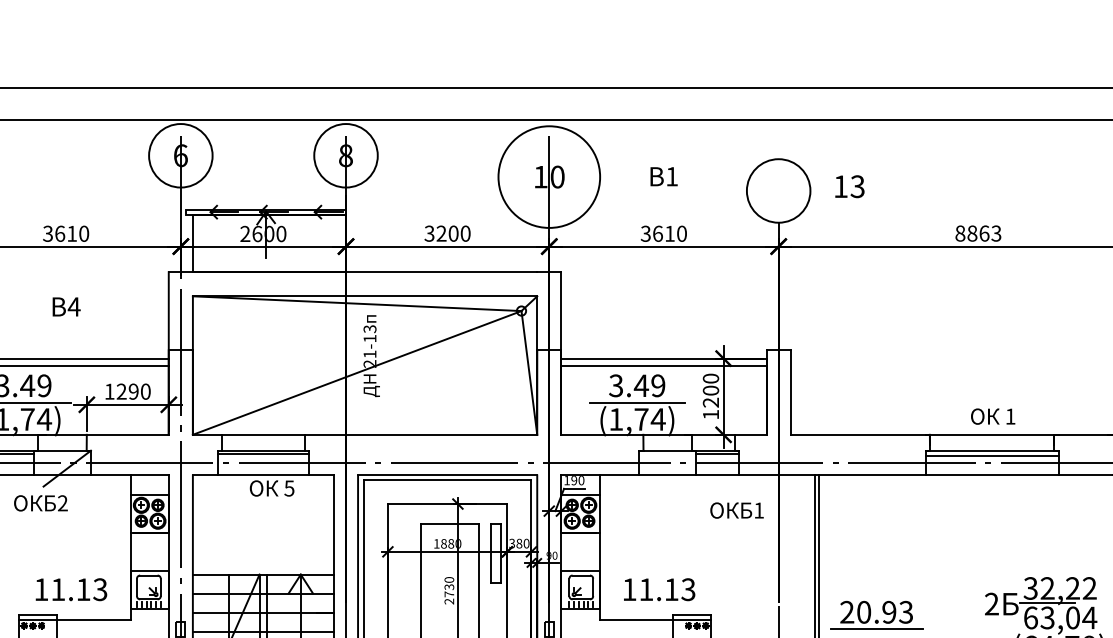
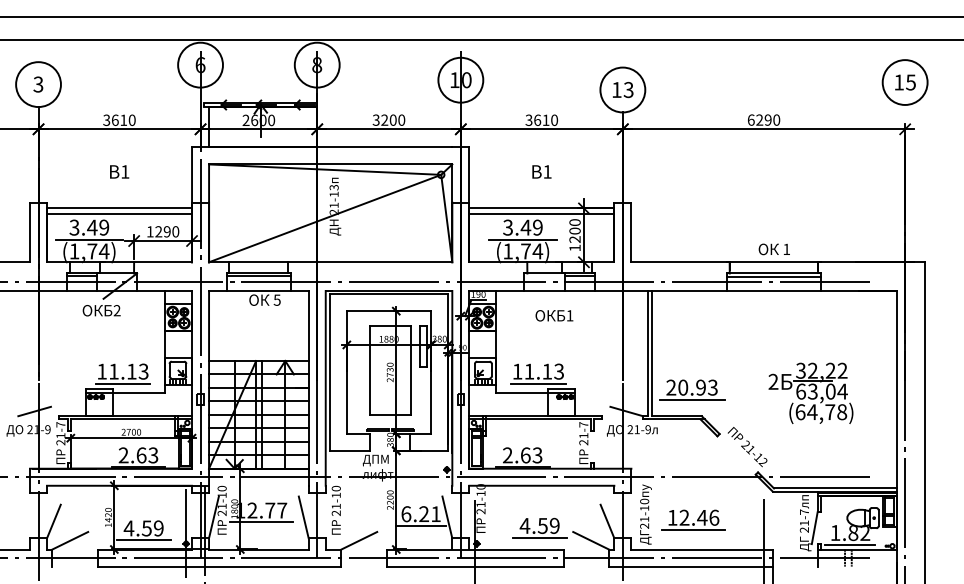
circle: (548, 176) -> (460, 79), size x0.62
text: (663, 176) -> (541, 171), moved
text: (850, 187) -> (623, 90), moved
text: (977, 232) -> (763, 119), 8863 -> 6290
text: (73, 306) -> (124, 171), 4 -> 1
text: (737, 510) -> (554, 315), moved
line: (70, 606) -> (122, 383), added
line: (659, 606) -> (538, 383), added

